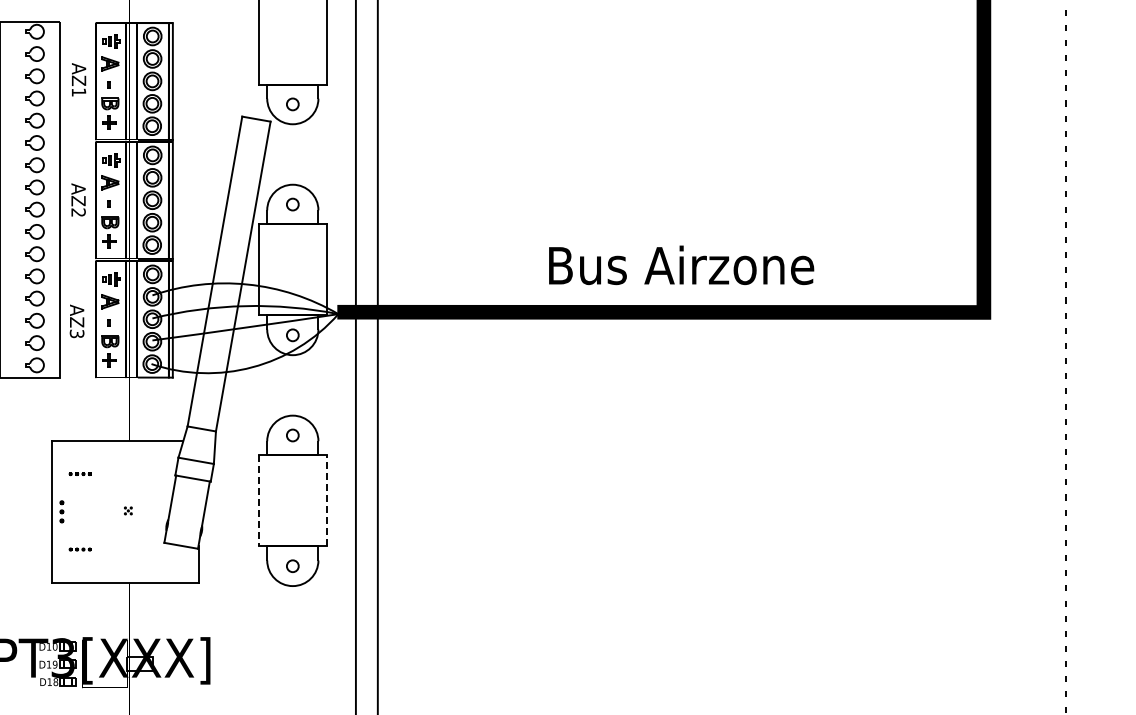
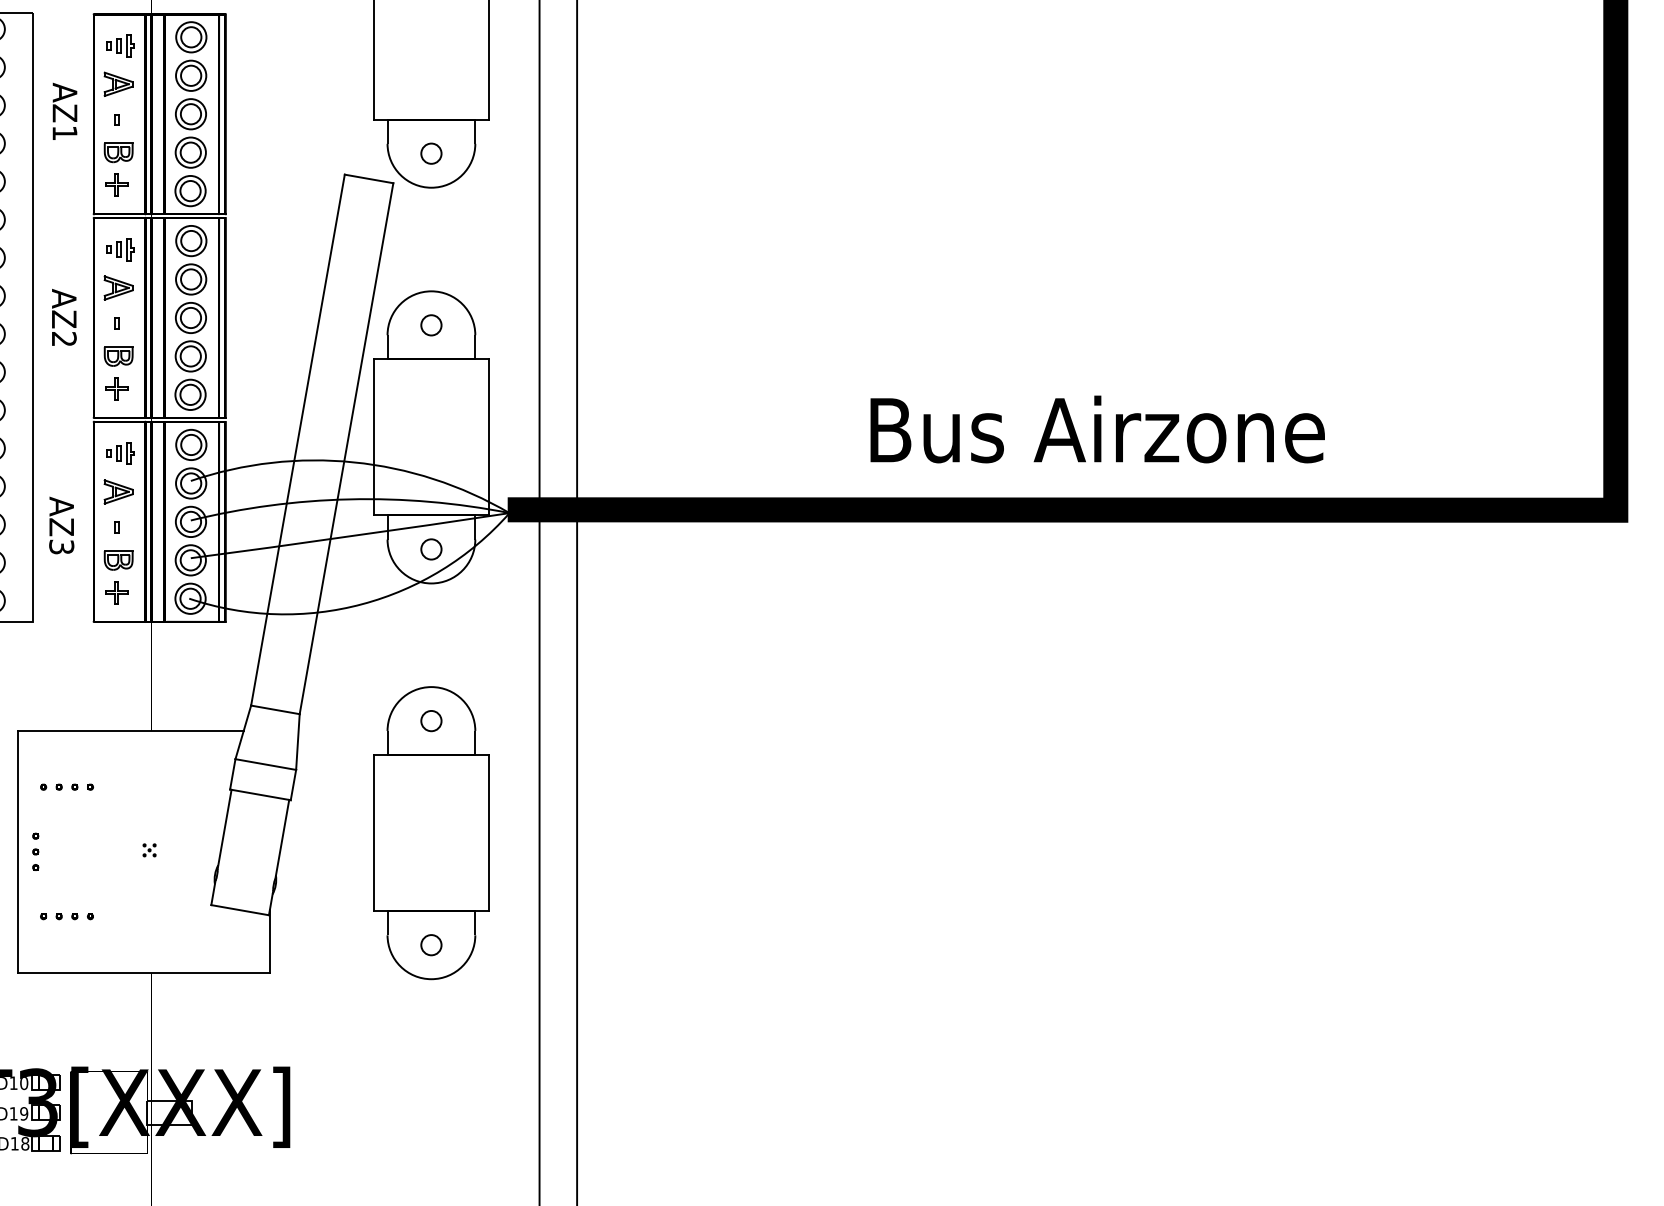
part: (80, 473) -> (67, 786), size x1.43
line: (259, 500) -> (374, 832), dashed -> solid
line: (326, 500) -> (489, 832), dashed -> solid
part: (80, 549) -> (67, 916), size x1.43

